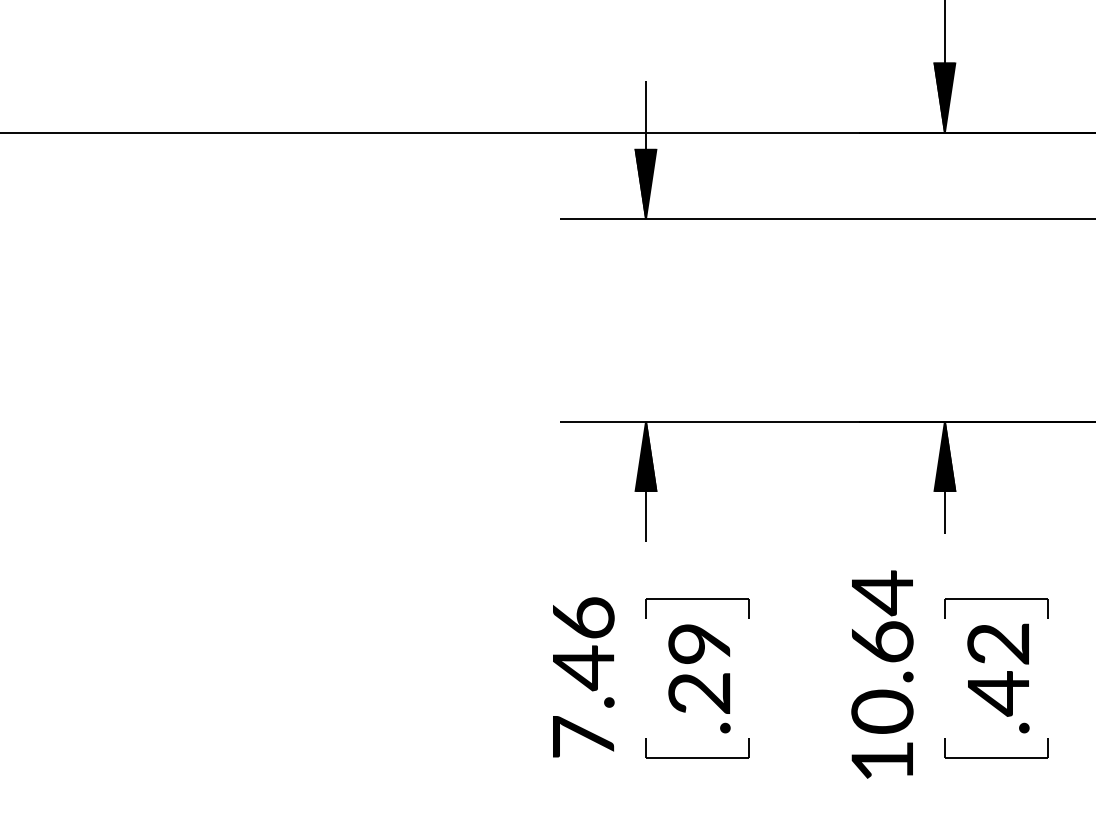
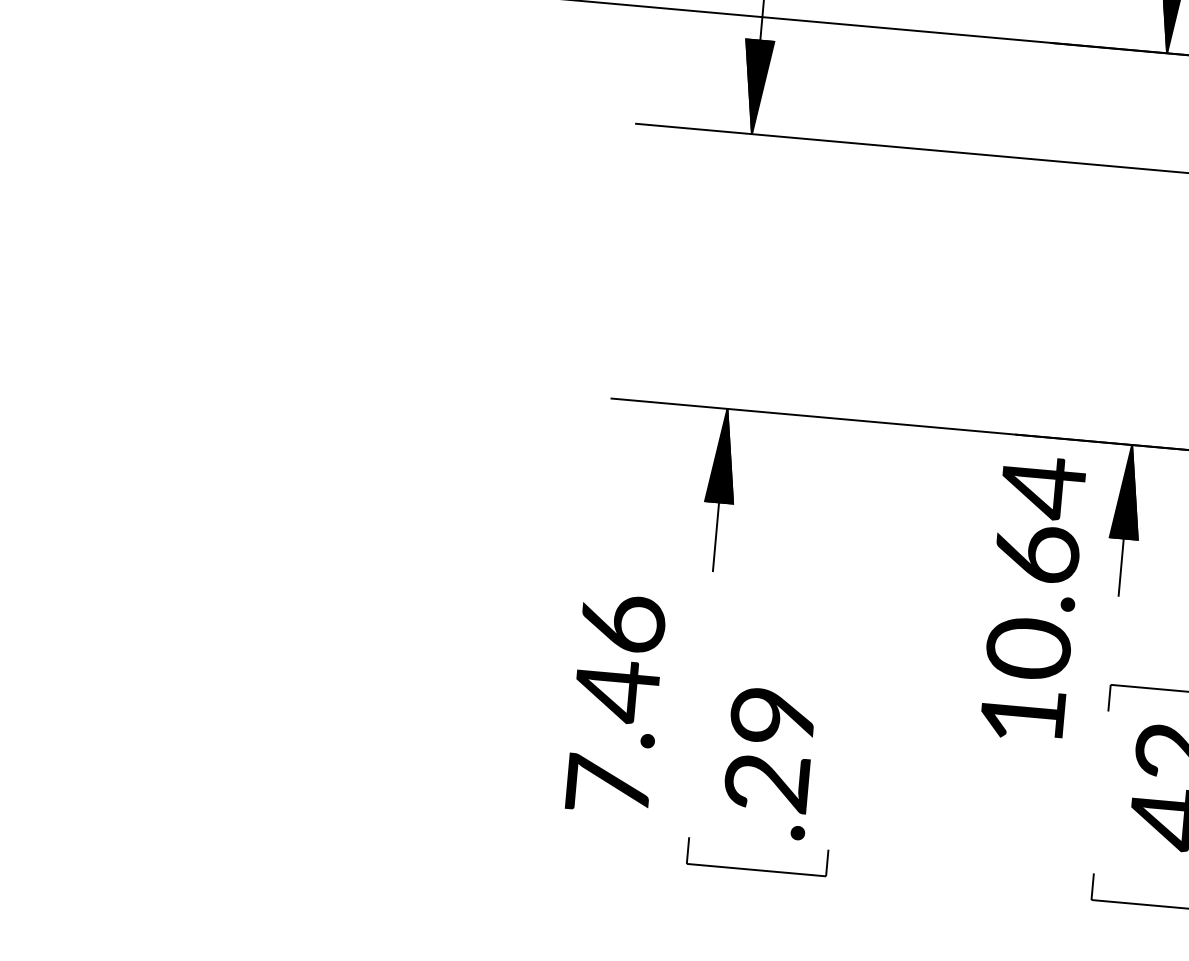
part: (697, 599) -> (775, 655), removed
text: (882, 674) -> (1033, 598), moved
text: (583, 677) -> (615, 704), moved

